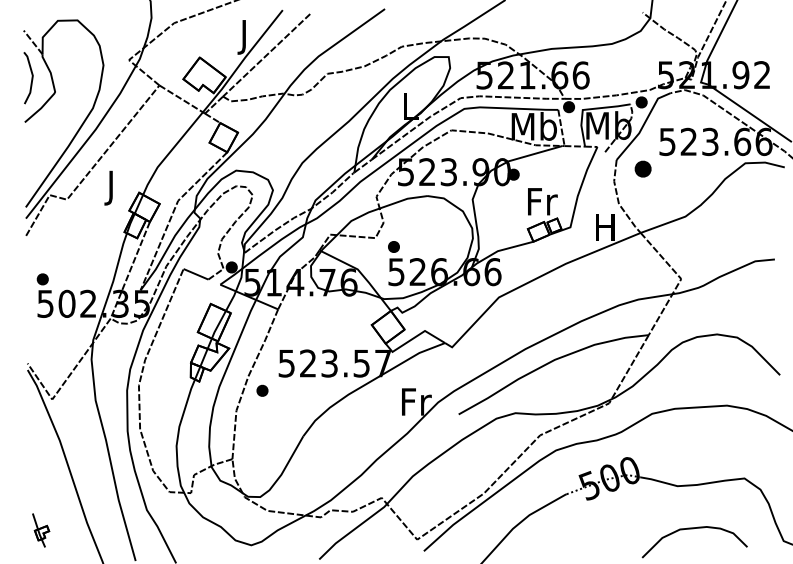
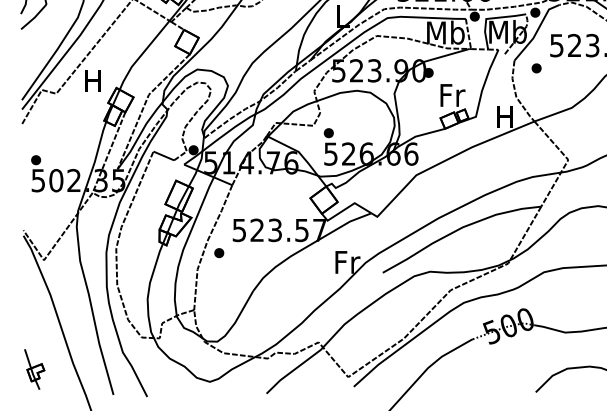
part: (643, 169) -> (536, 68), size x0.71
text: (110, 187) -> (92, 83), J -> H
part: (40, 530) -> (34, 369), size x1.43

